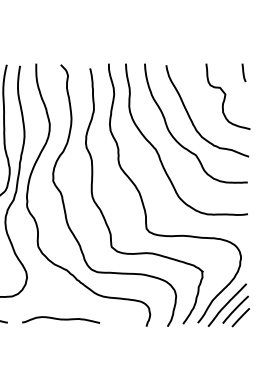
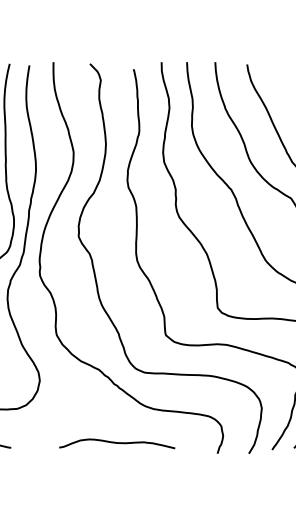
curve: (61, 319) -> (117, 443), moved

